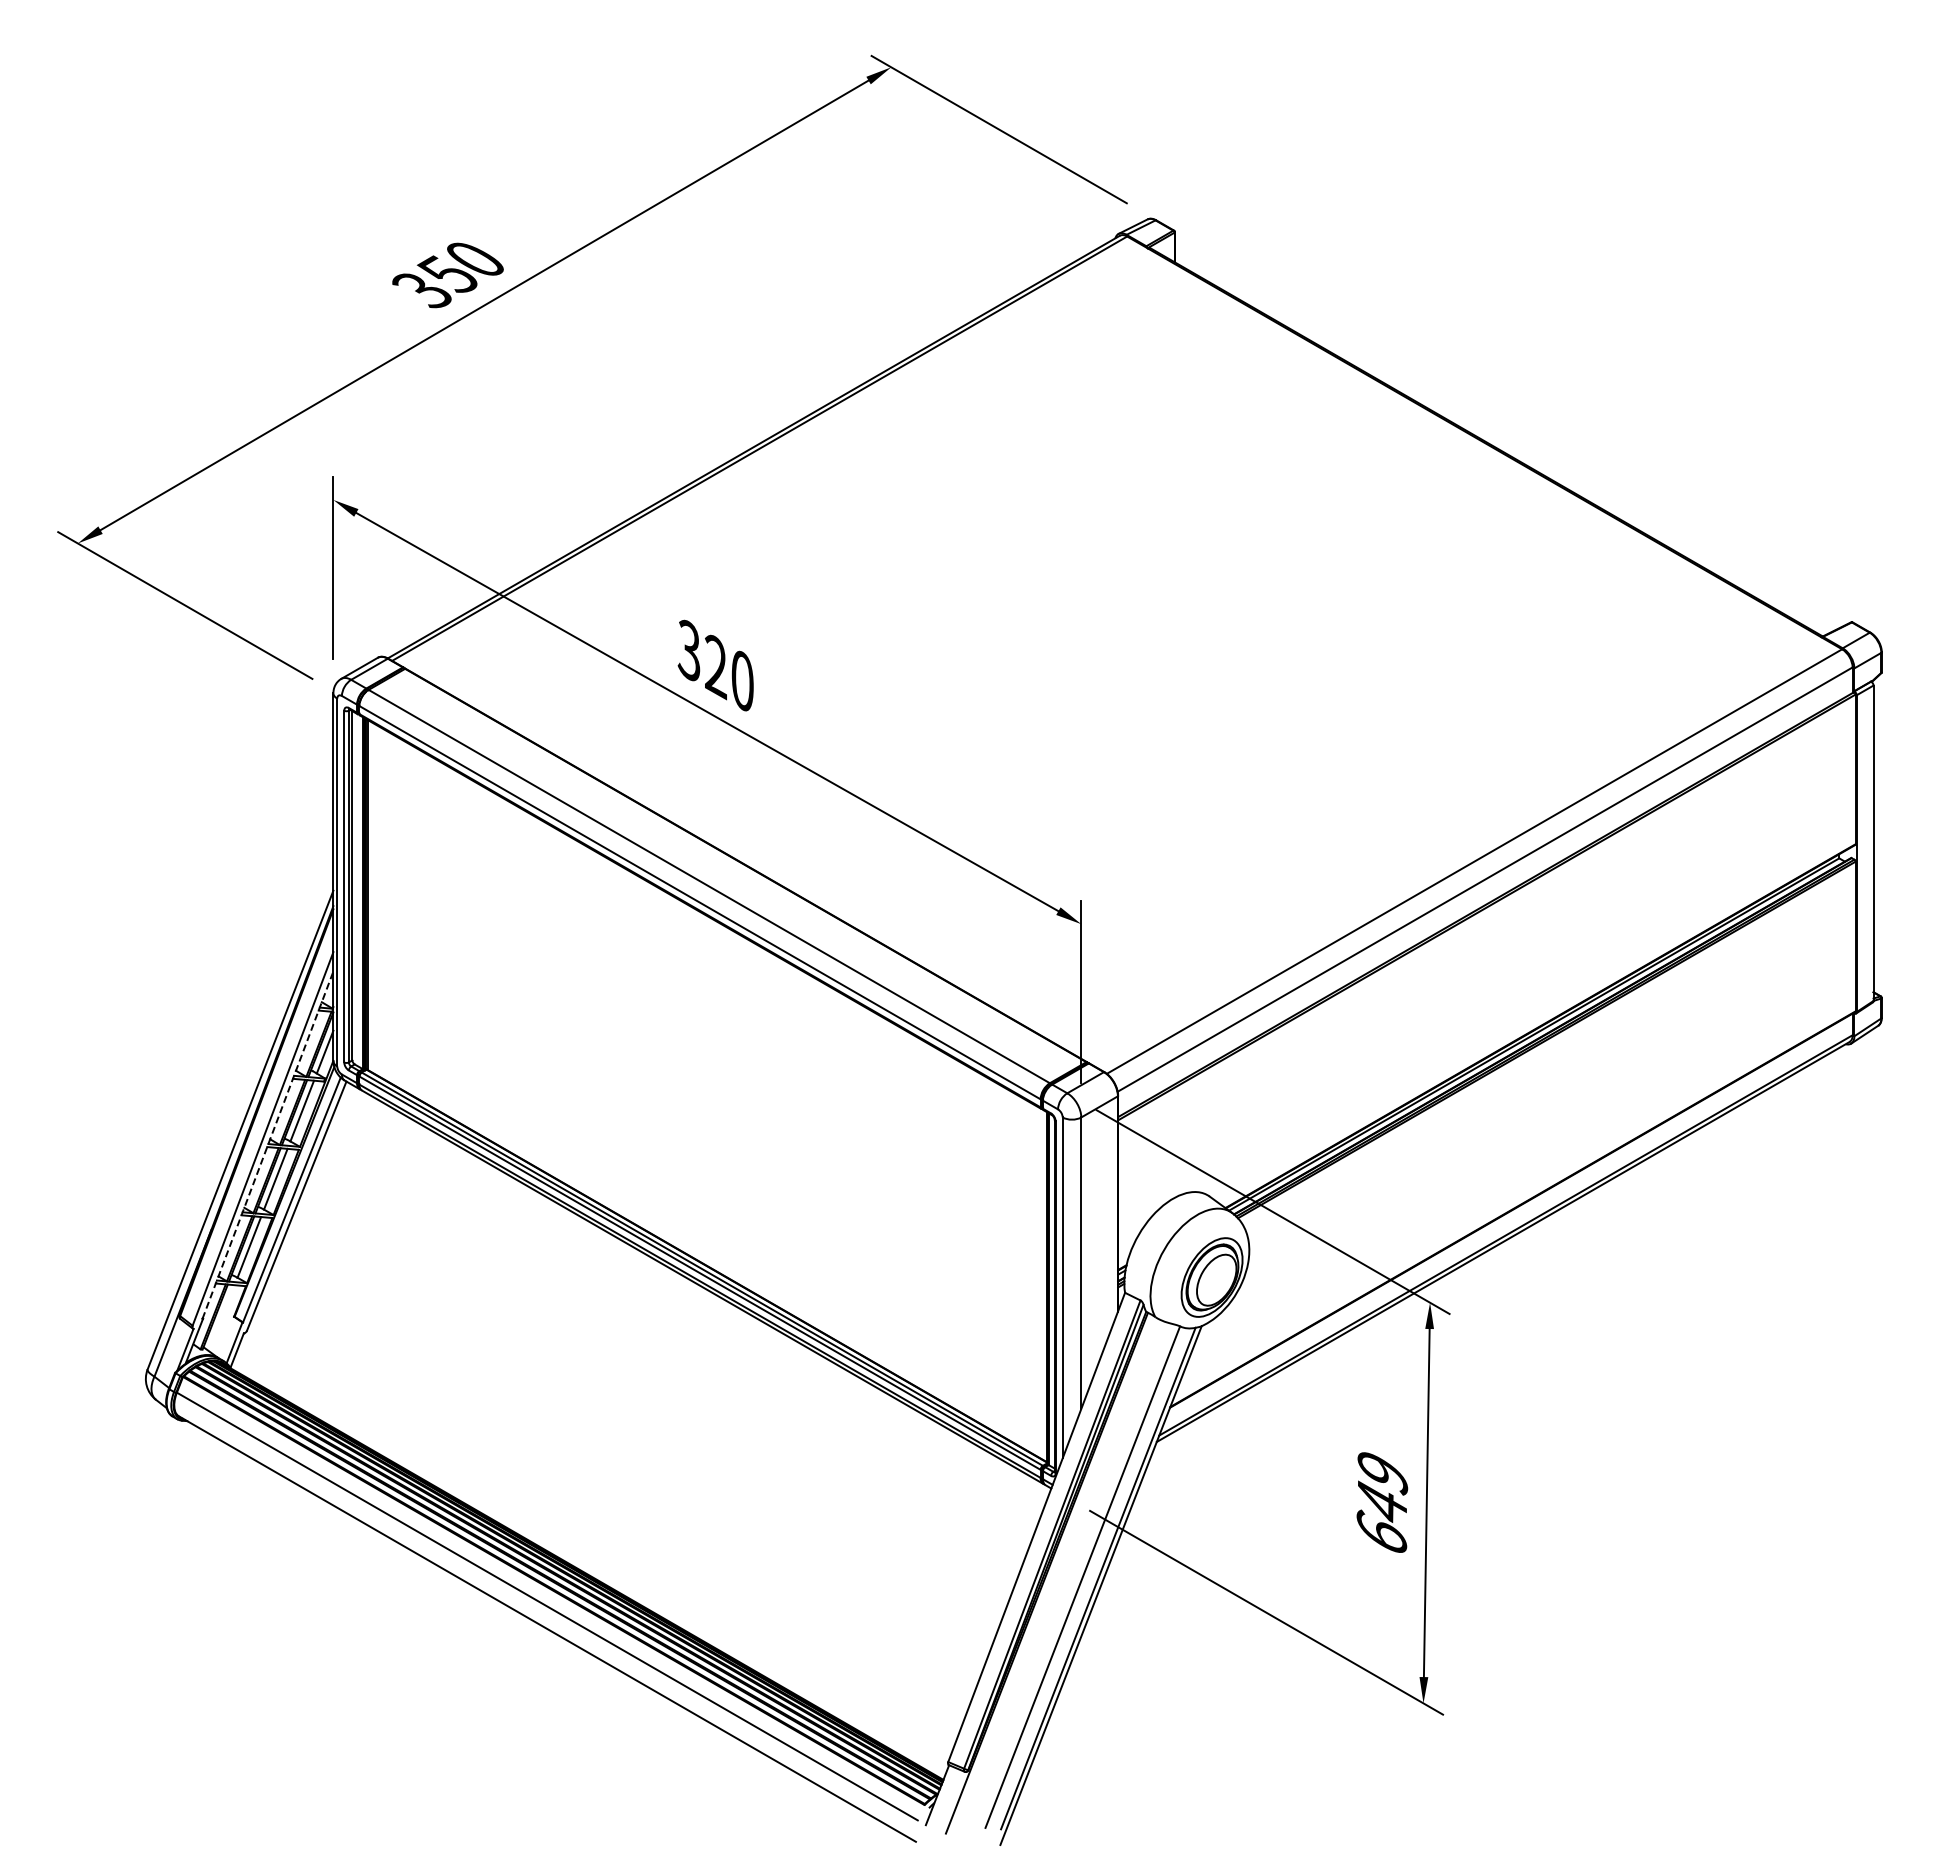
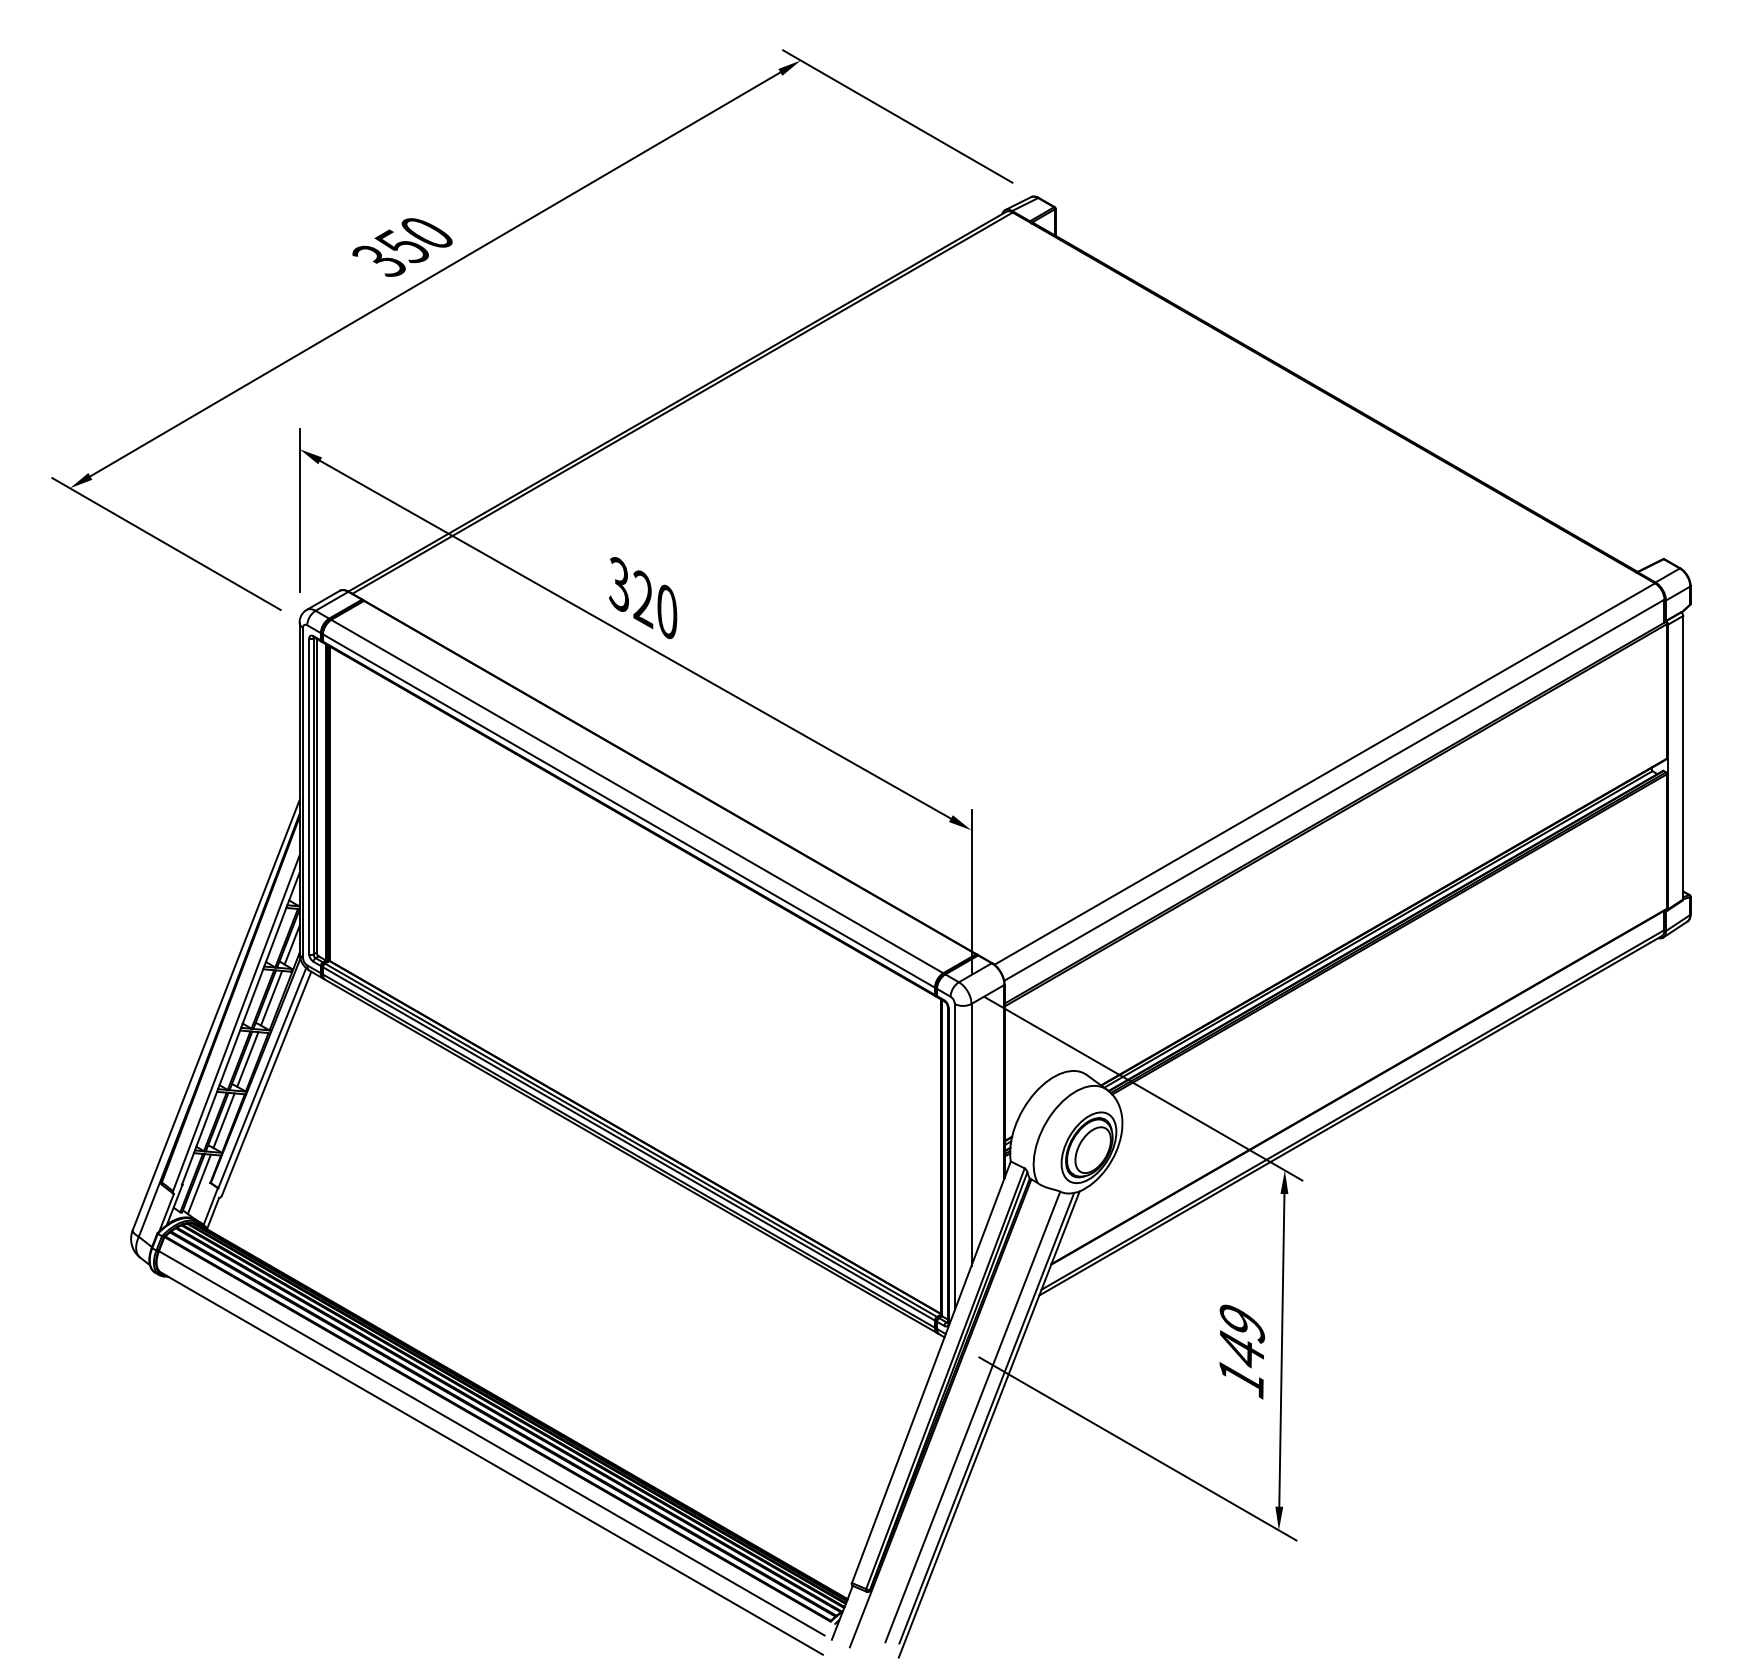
line: (267, 1145) -> (240, 1029), dashed -> solid
line: (221, 1318) -> (199, 1184), added
text: (1381, 1533) -> (1241, 1377), 649 -> 149

